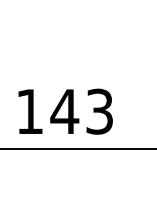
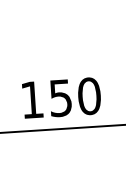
text: (81, 111) -> (74, 97), 143 -> 150

